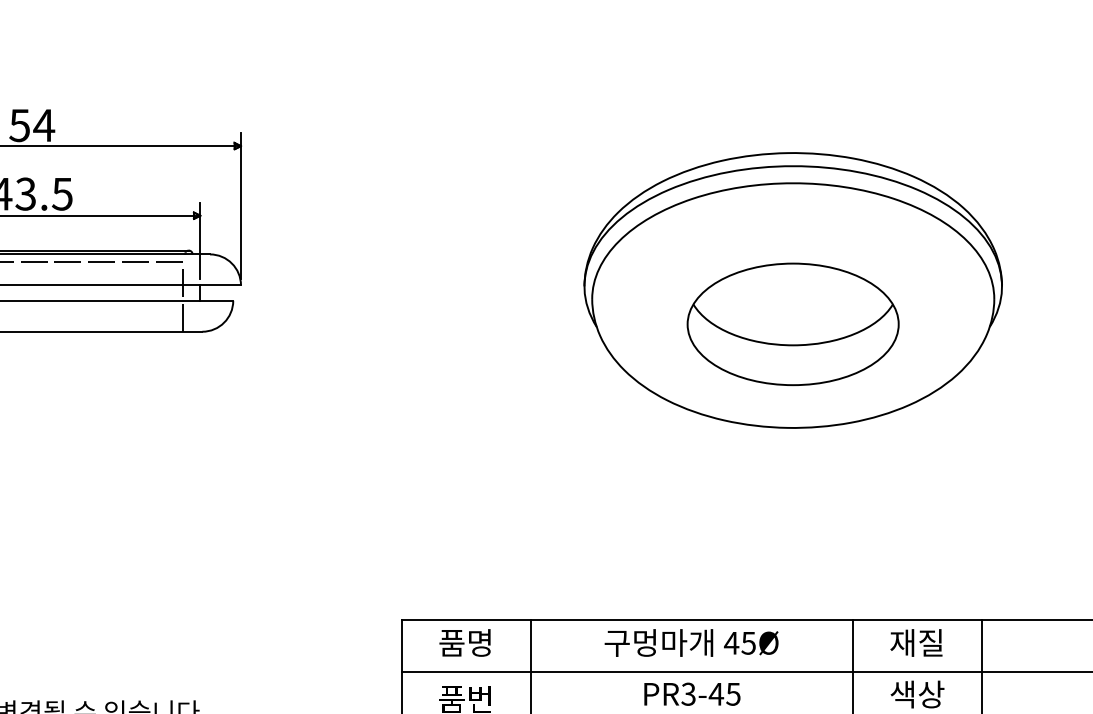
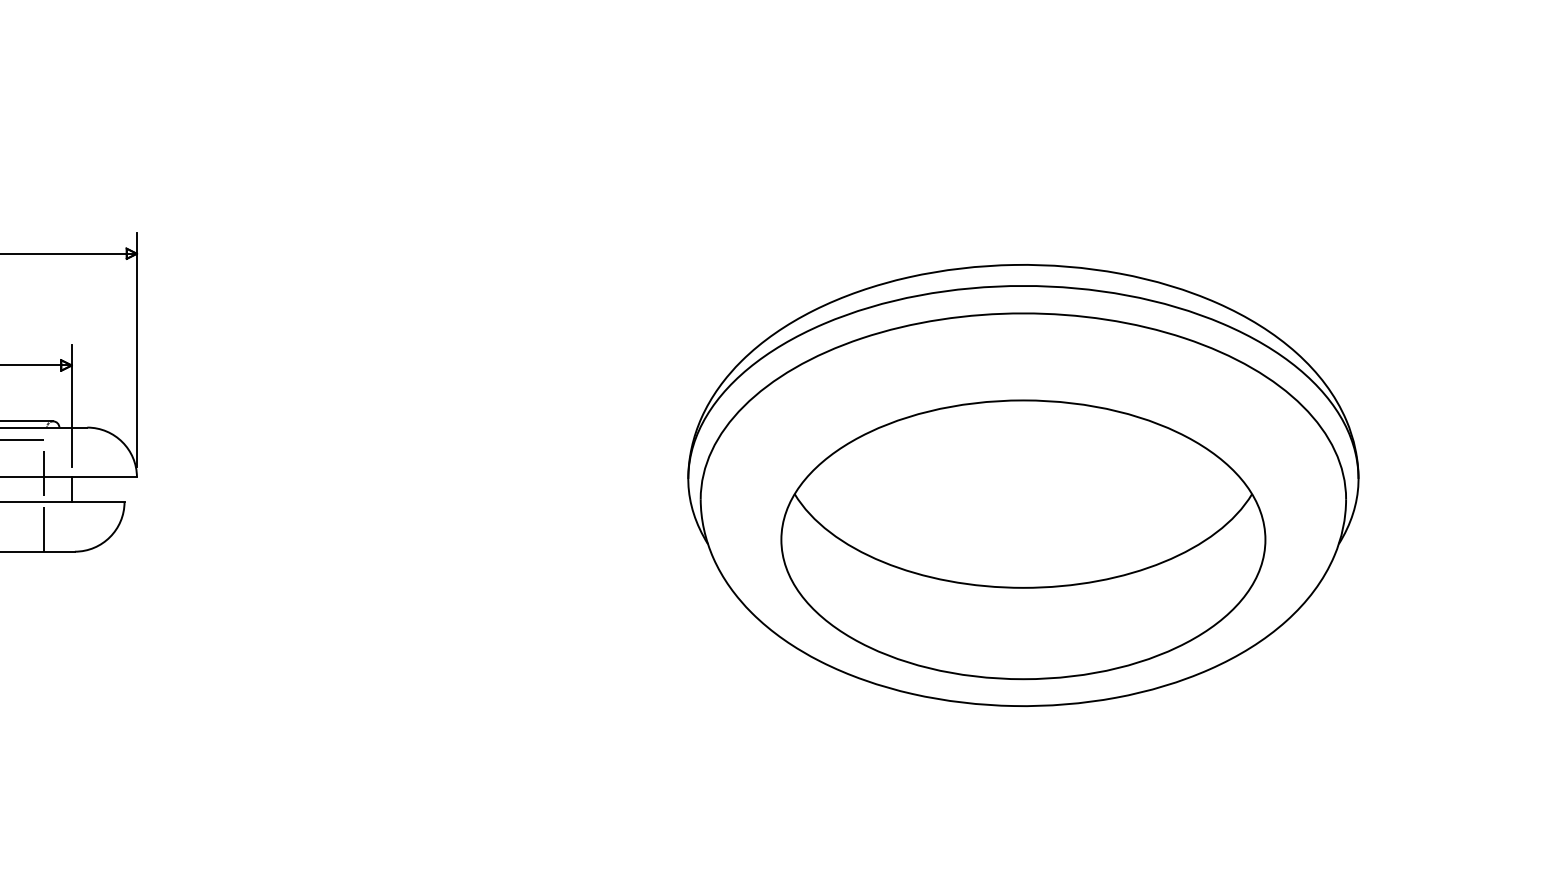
part: (792, 324) -> (1022, 540), size x1.43

